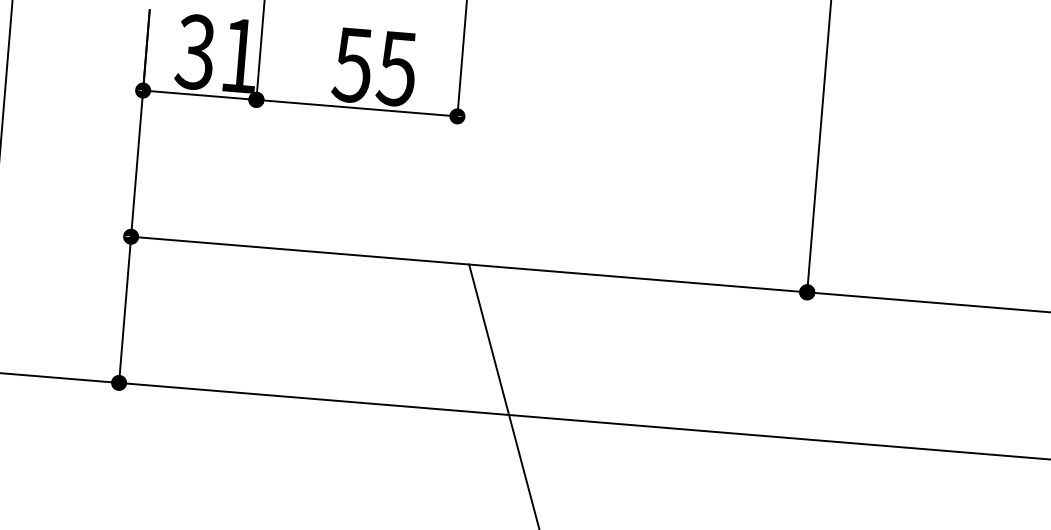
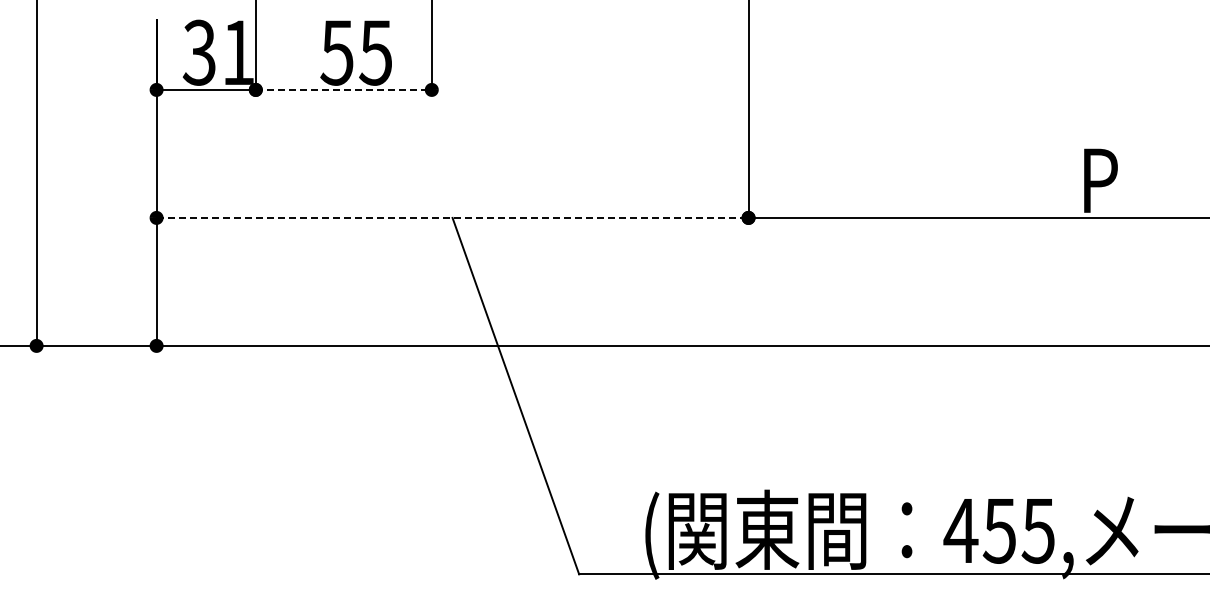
line: (356, 107) -> (343, 89), solid -> dashed
line: (469, 264) -> (452, 217), solid -> dashed

